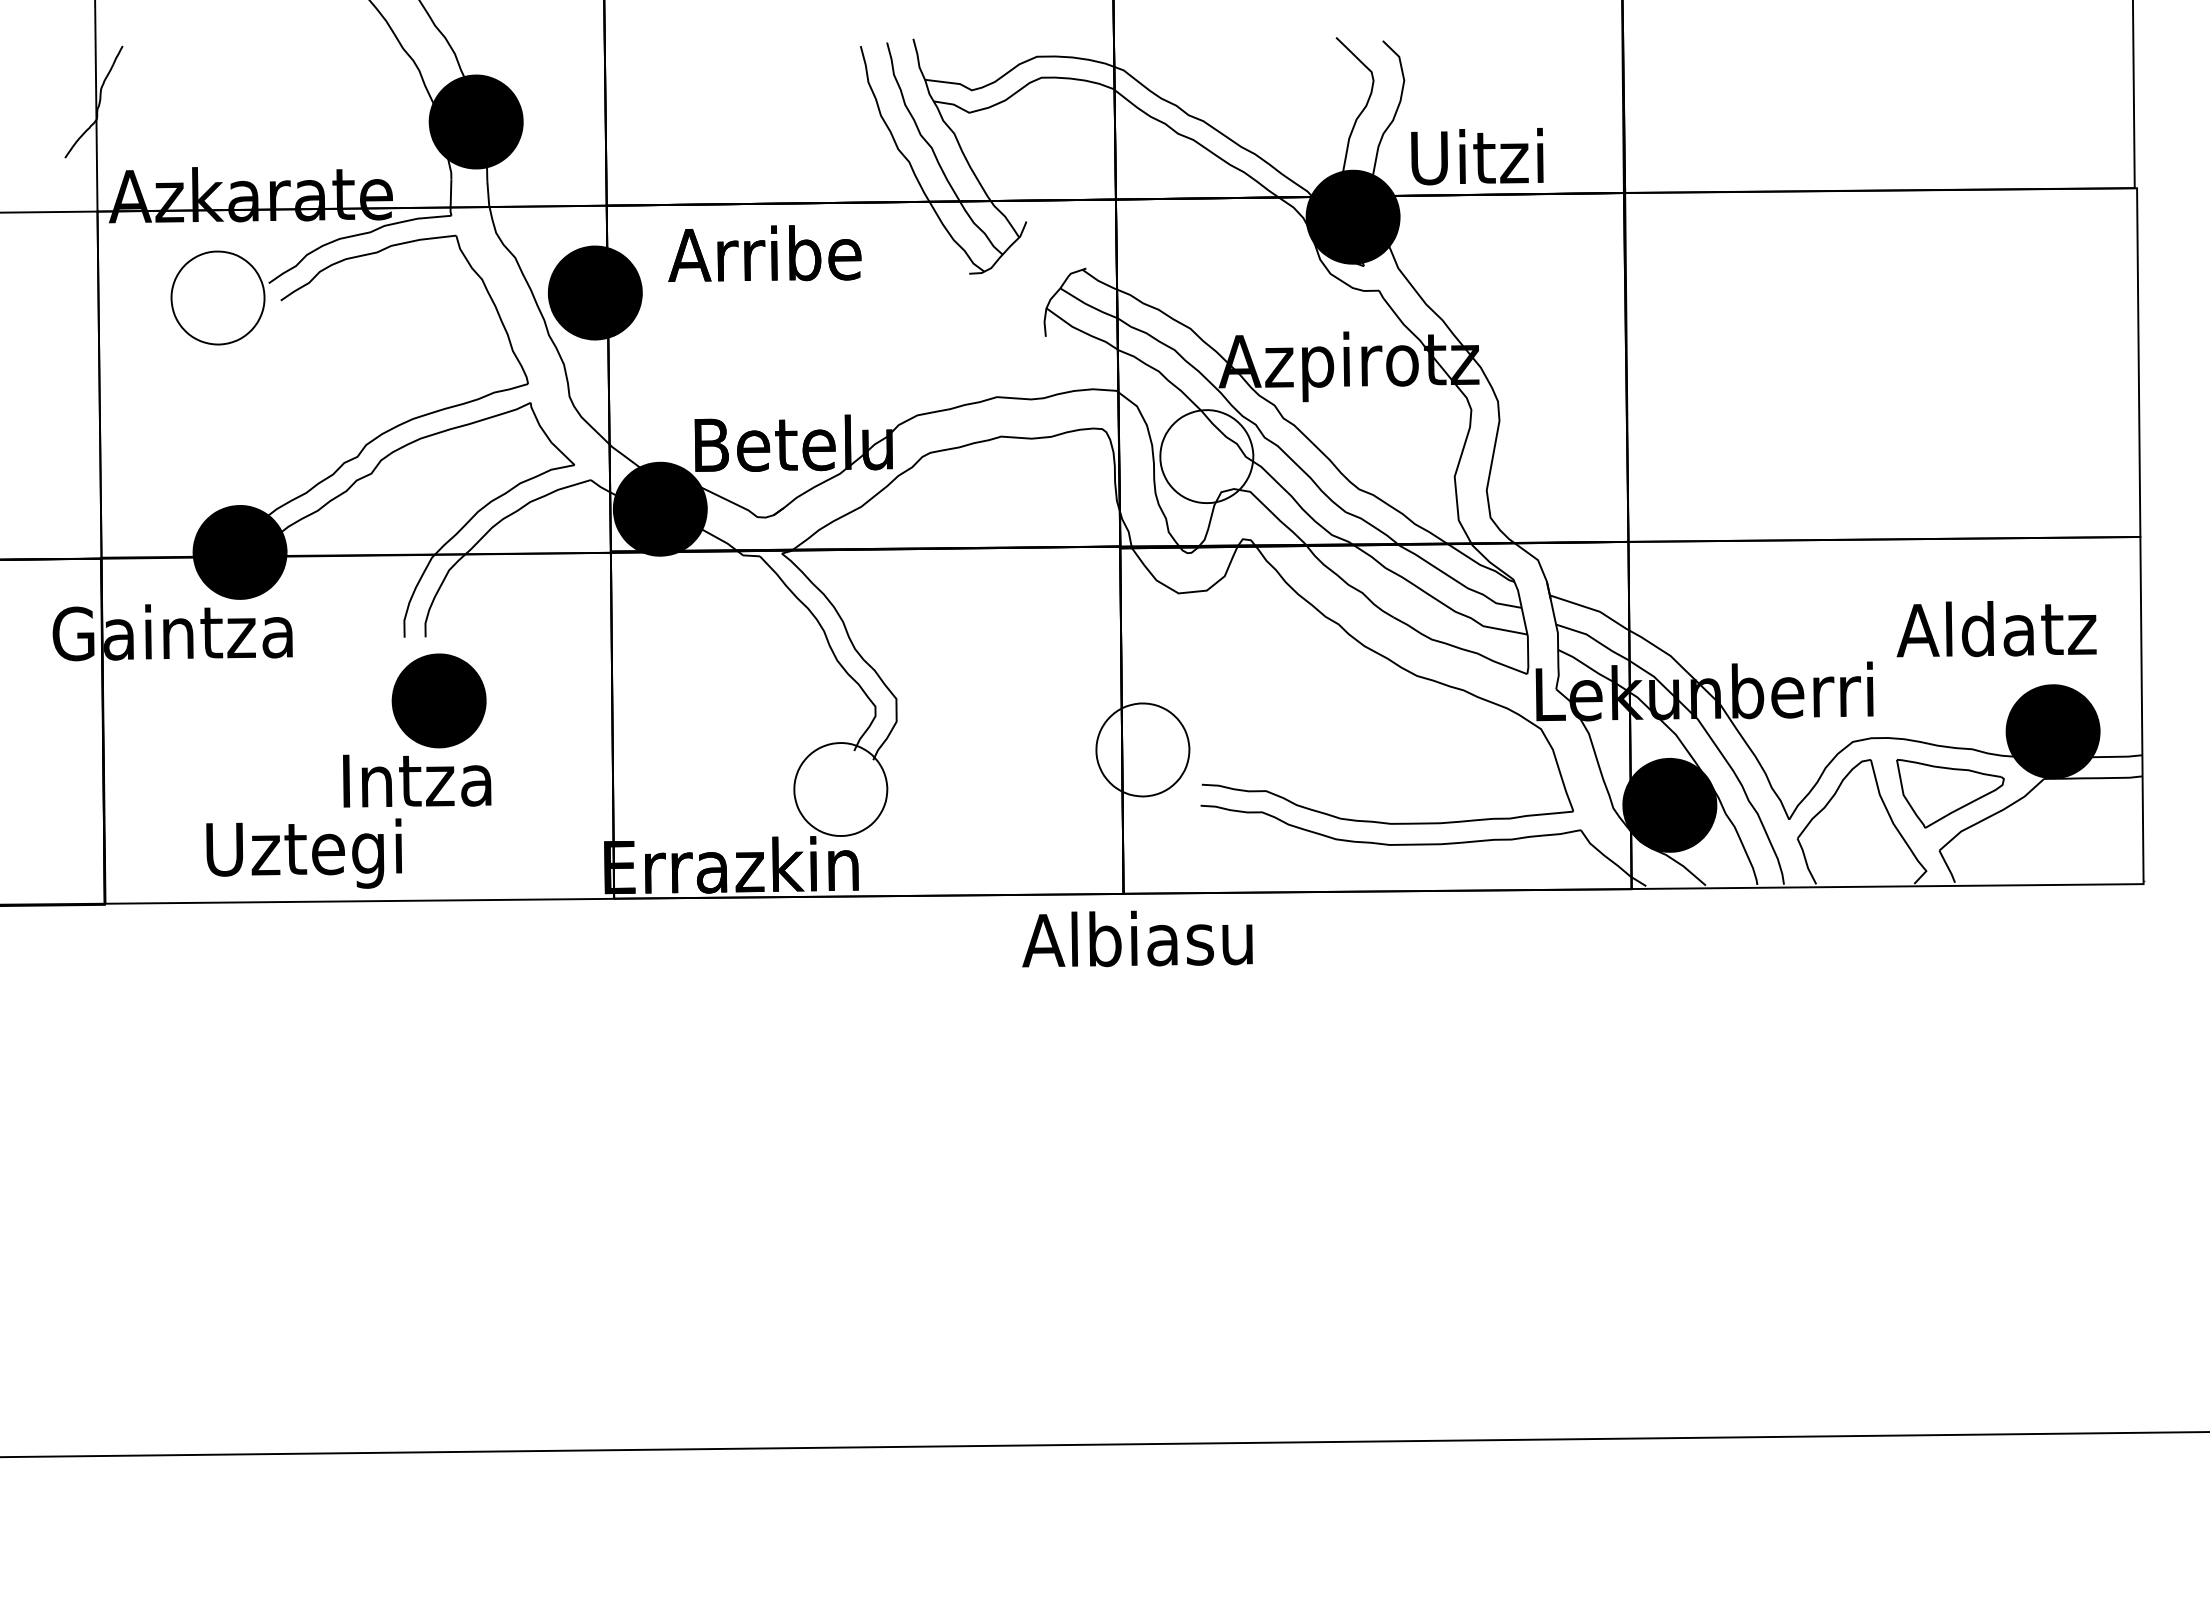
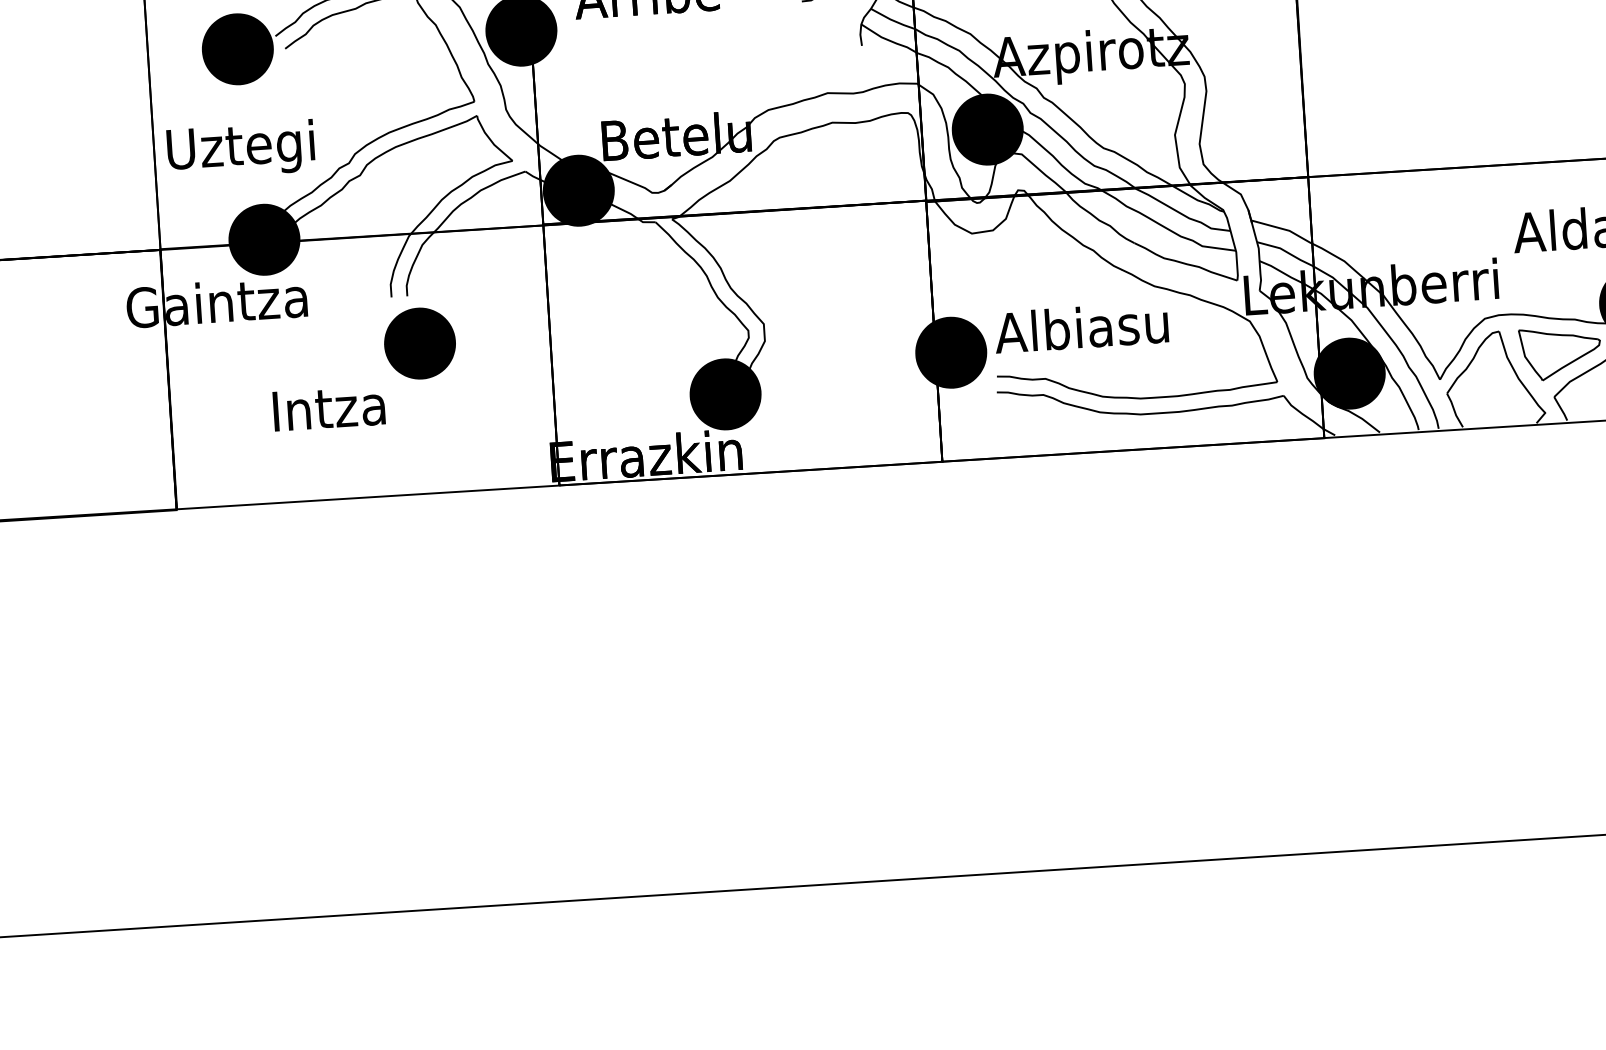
fill: (217, 297) -> (237, 48), added
fill: (1206, 456) -> (987, 129), added
fill: (1142, 749) -> (950, 352), added
text: (417, 780) -> (329, 408), moved
fill: (840, 789) -> (725, 394), added
text: (303, 853) -> (240, 149), moved
text: (1137, 938) -> (1081, 327), moved

